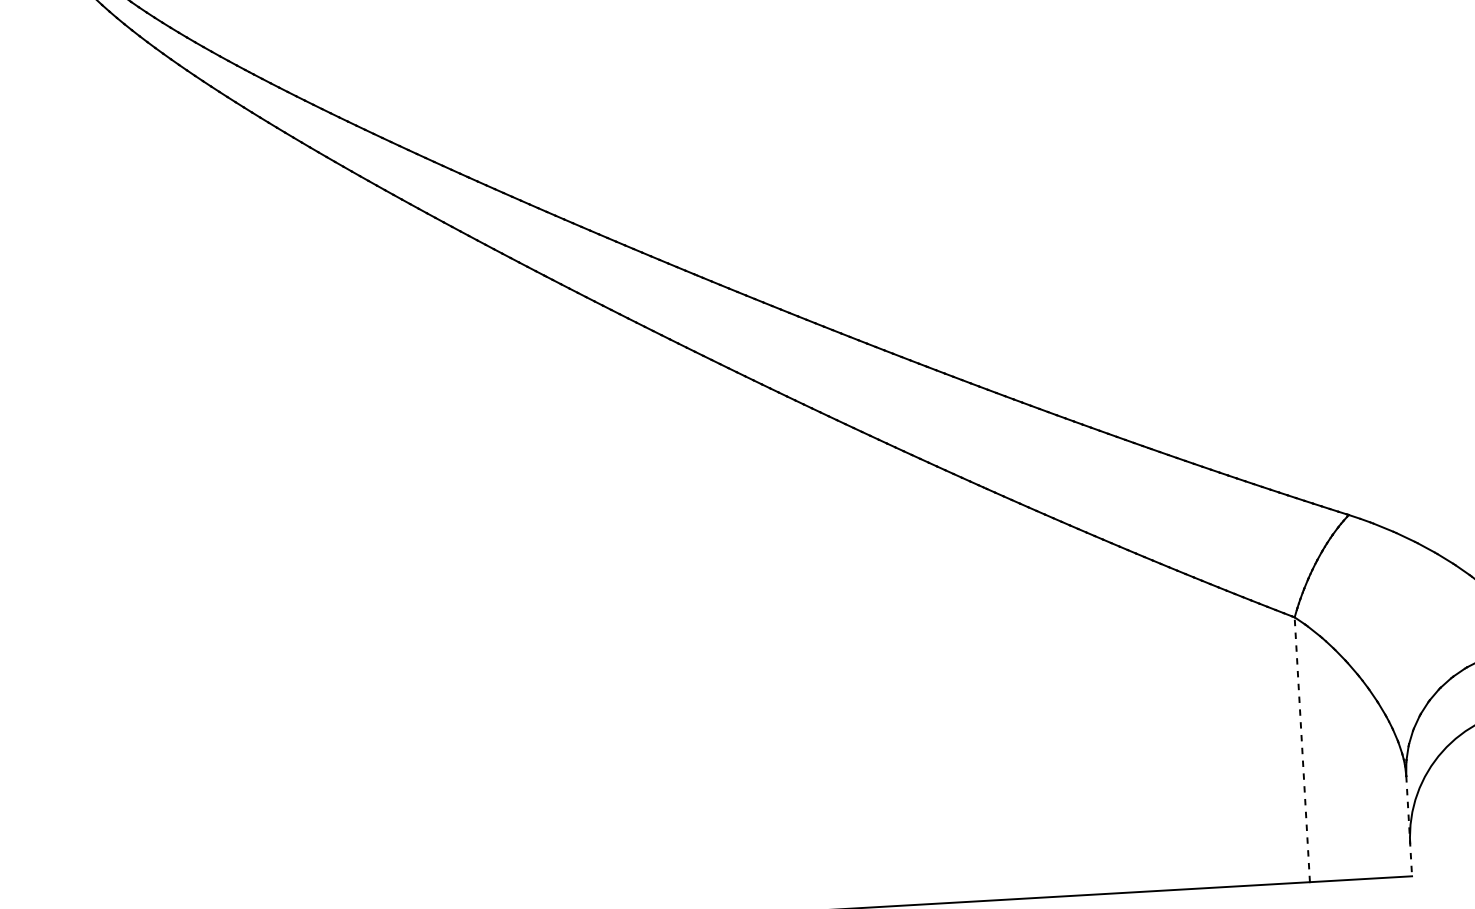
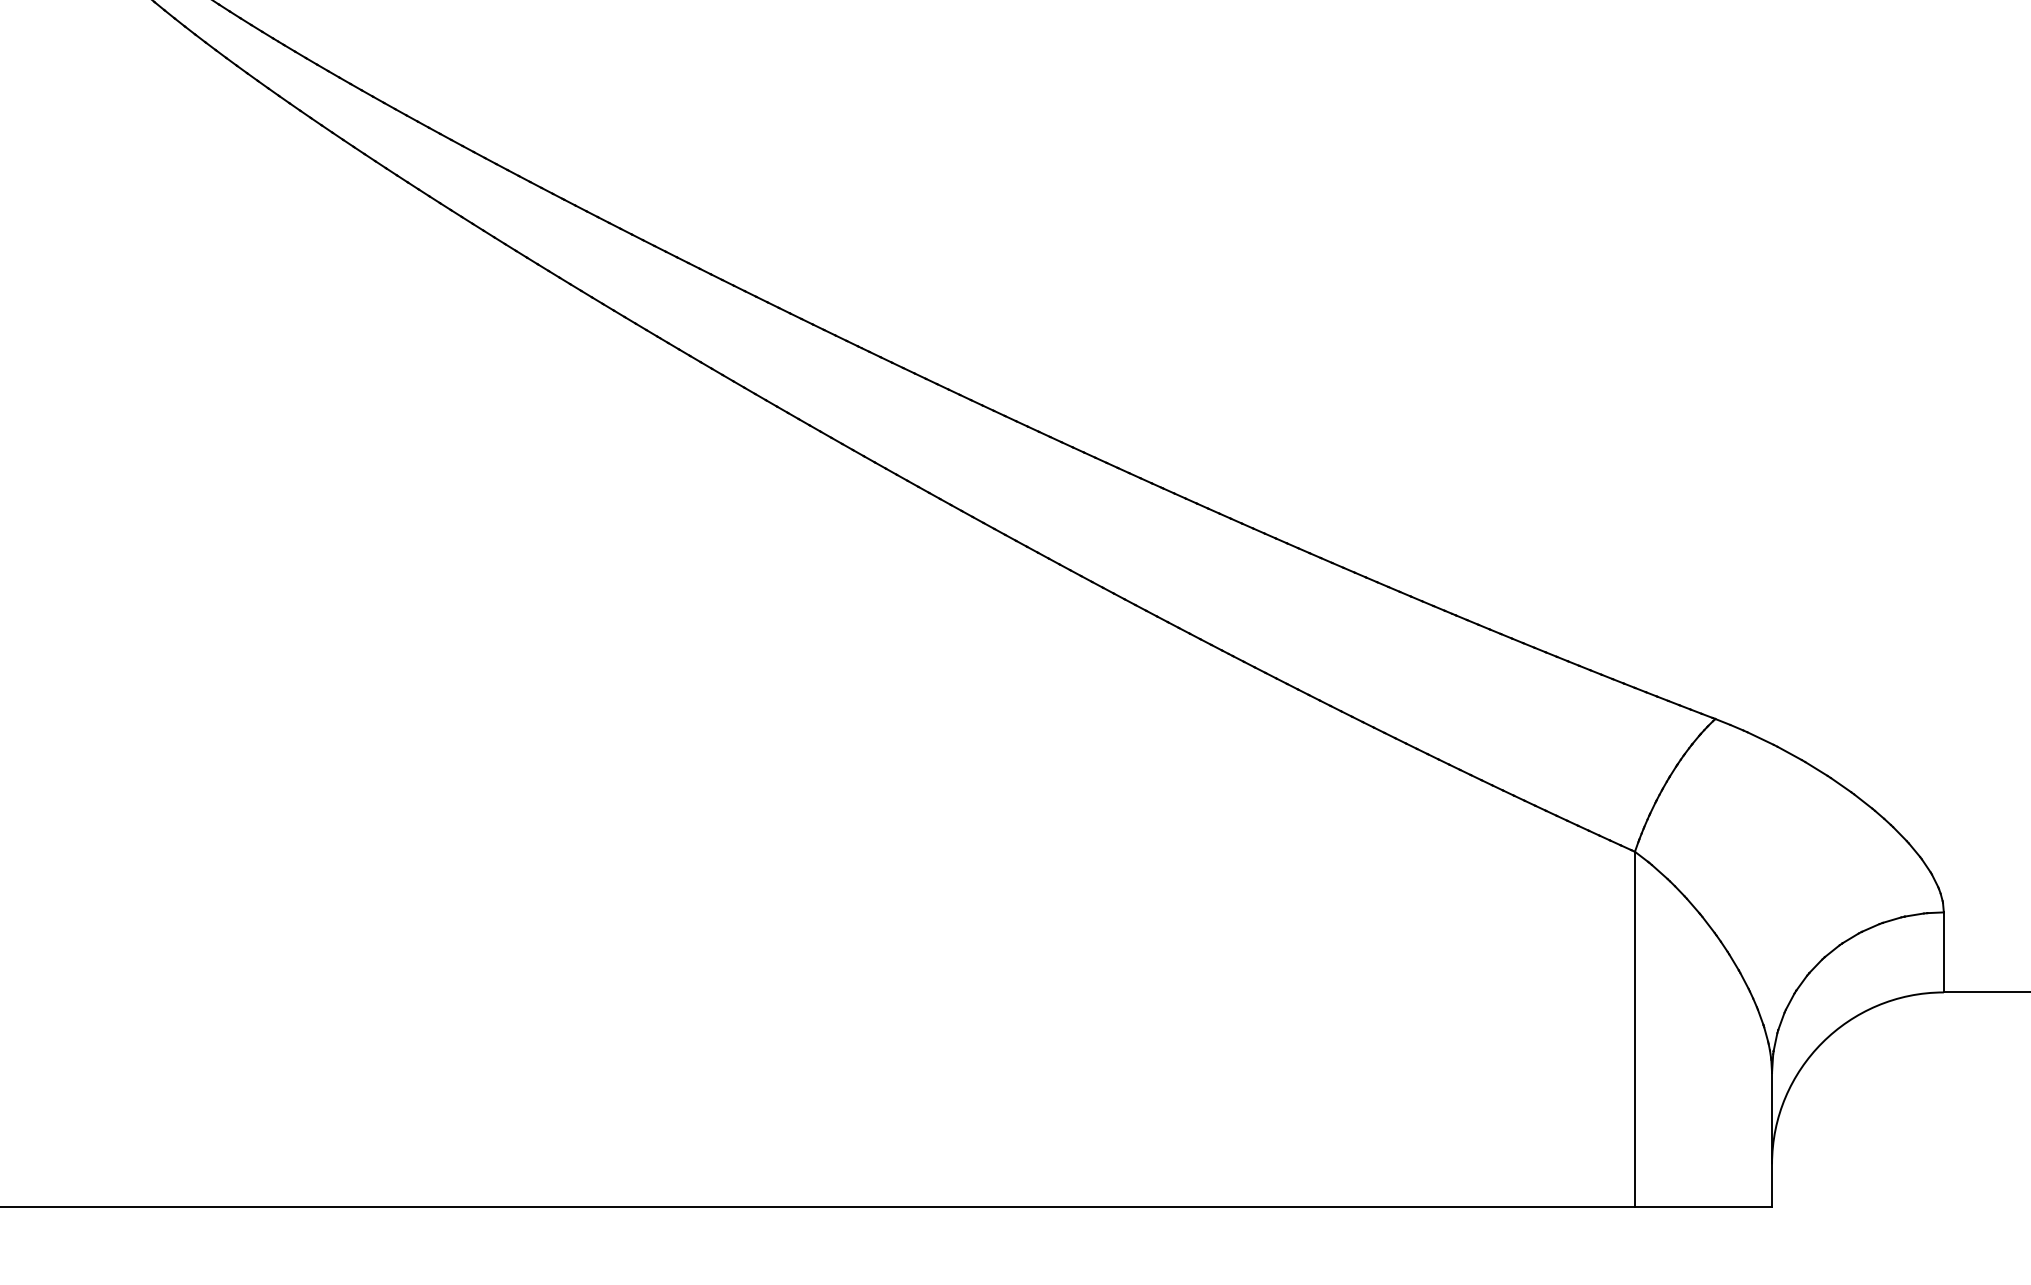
line: (1301, 749) -> (1634, 1029), dashed -> solid
line: (1409, 826) -> (1772, 1140), dashed -> solid

